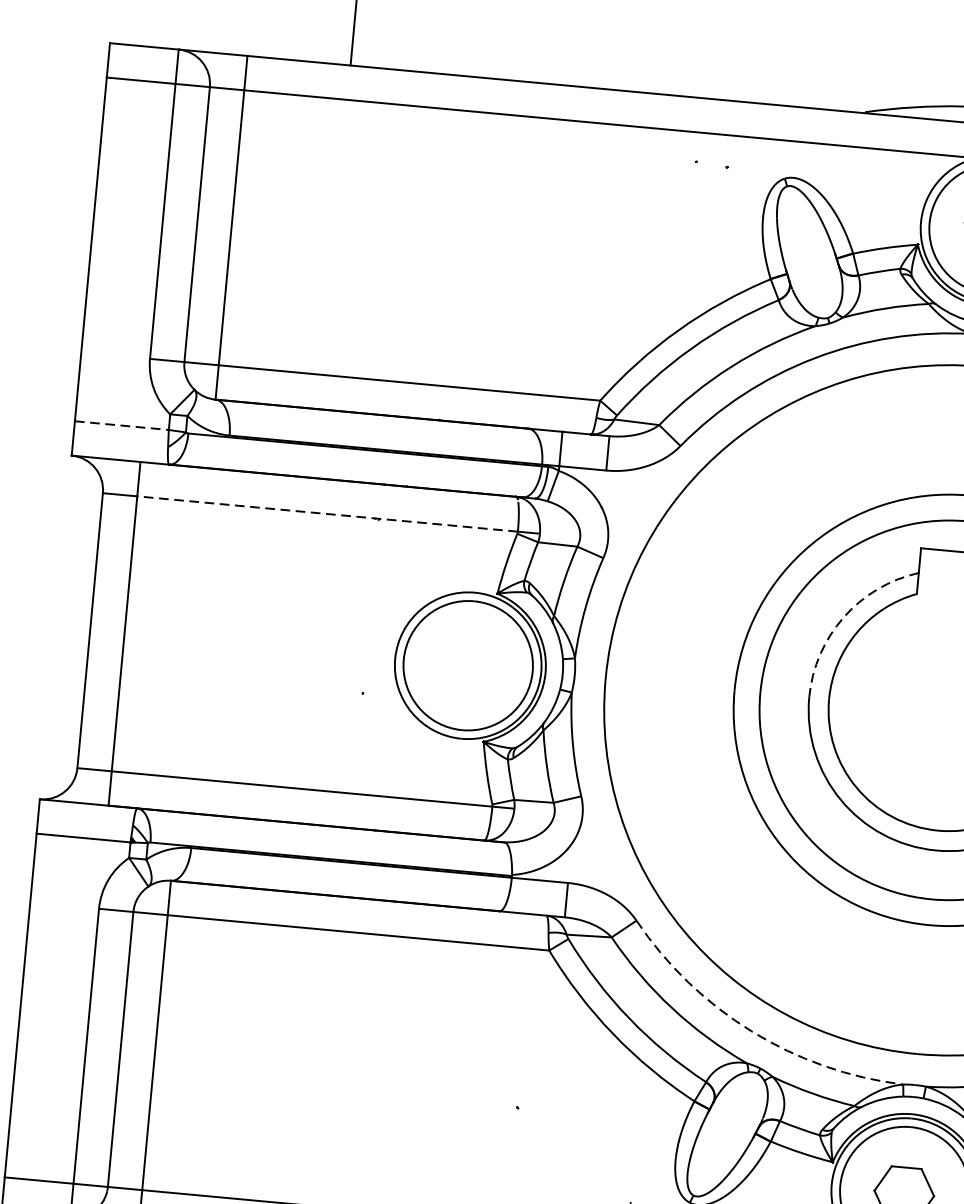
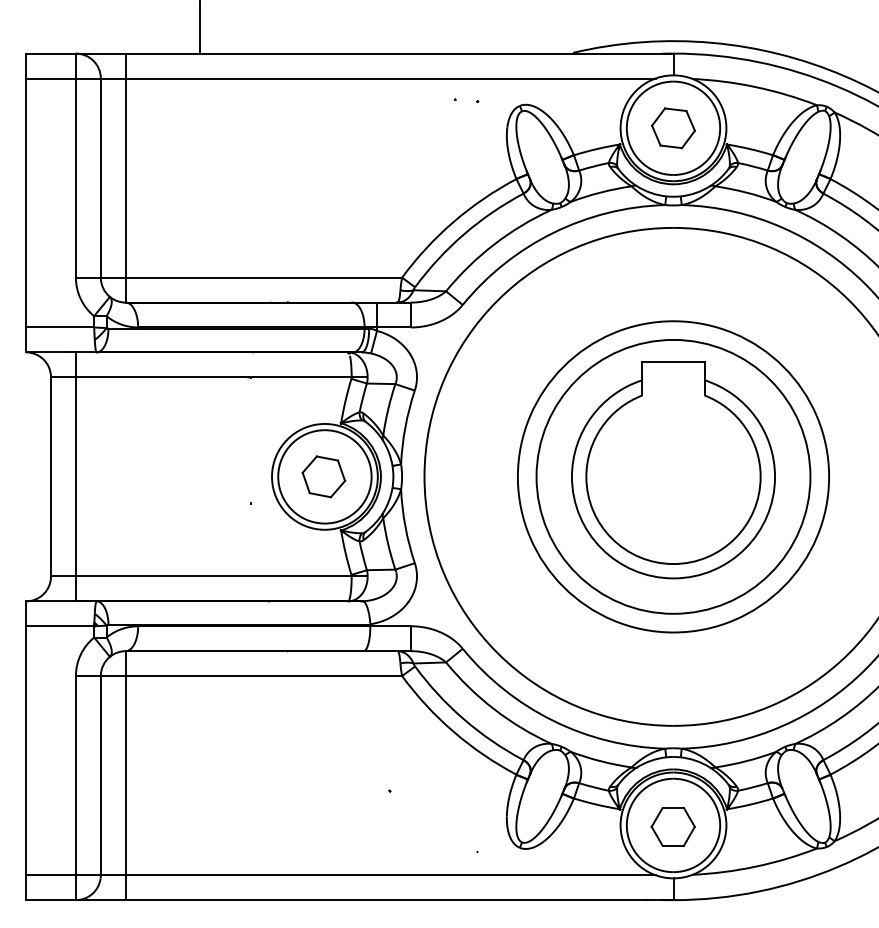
line: (122, 425) -> (60, 327), dashed -> solid
line: (327, 514) -> (213, 377), dashed -> solid
arc: (843, 617) -> (591, 417), dashed -> solid
part: (466, 665) -> (323, 476), added
arc: (752, 1031) -> (553, 720), dashed -> solid

